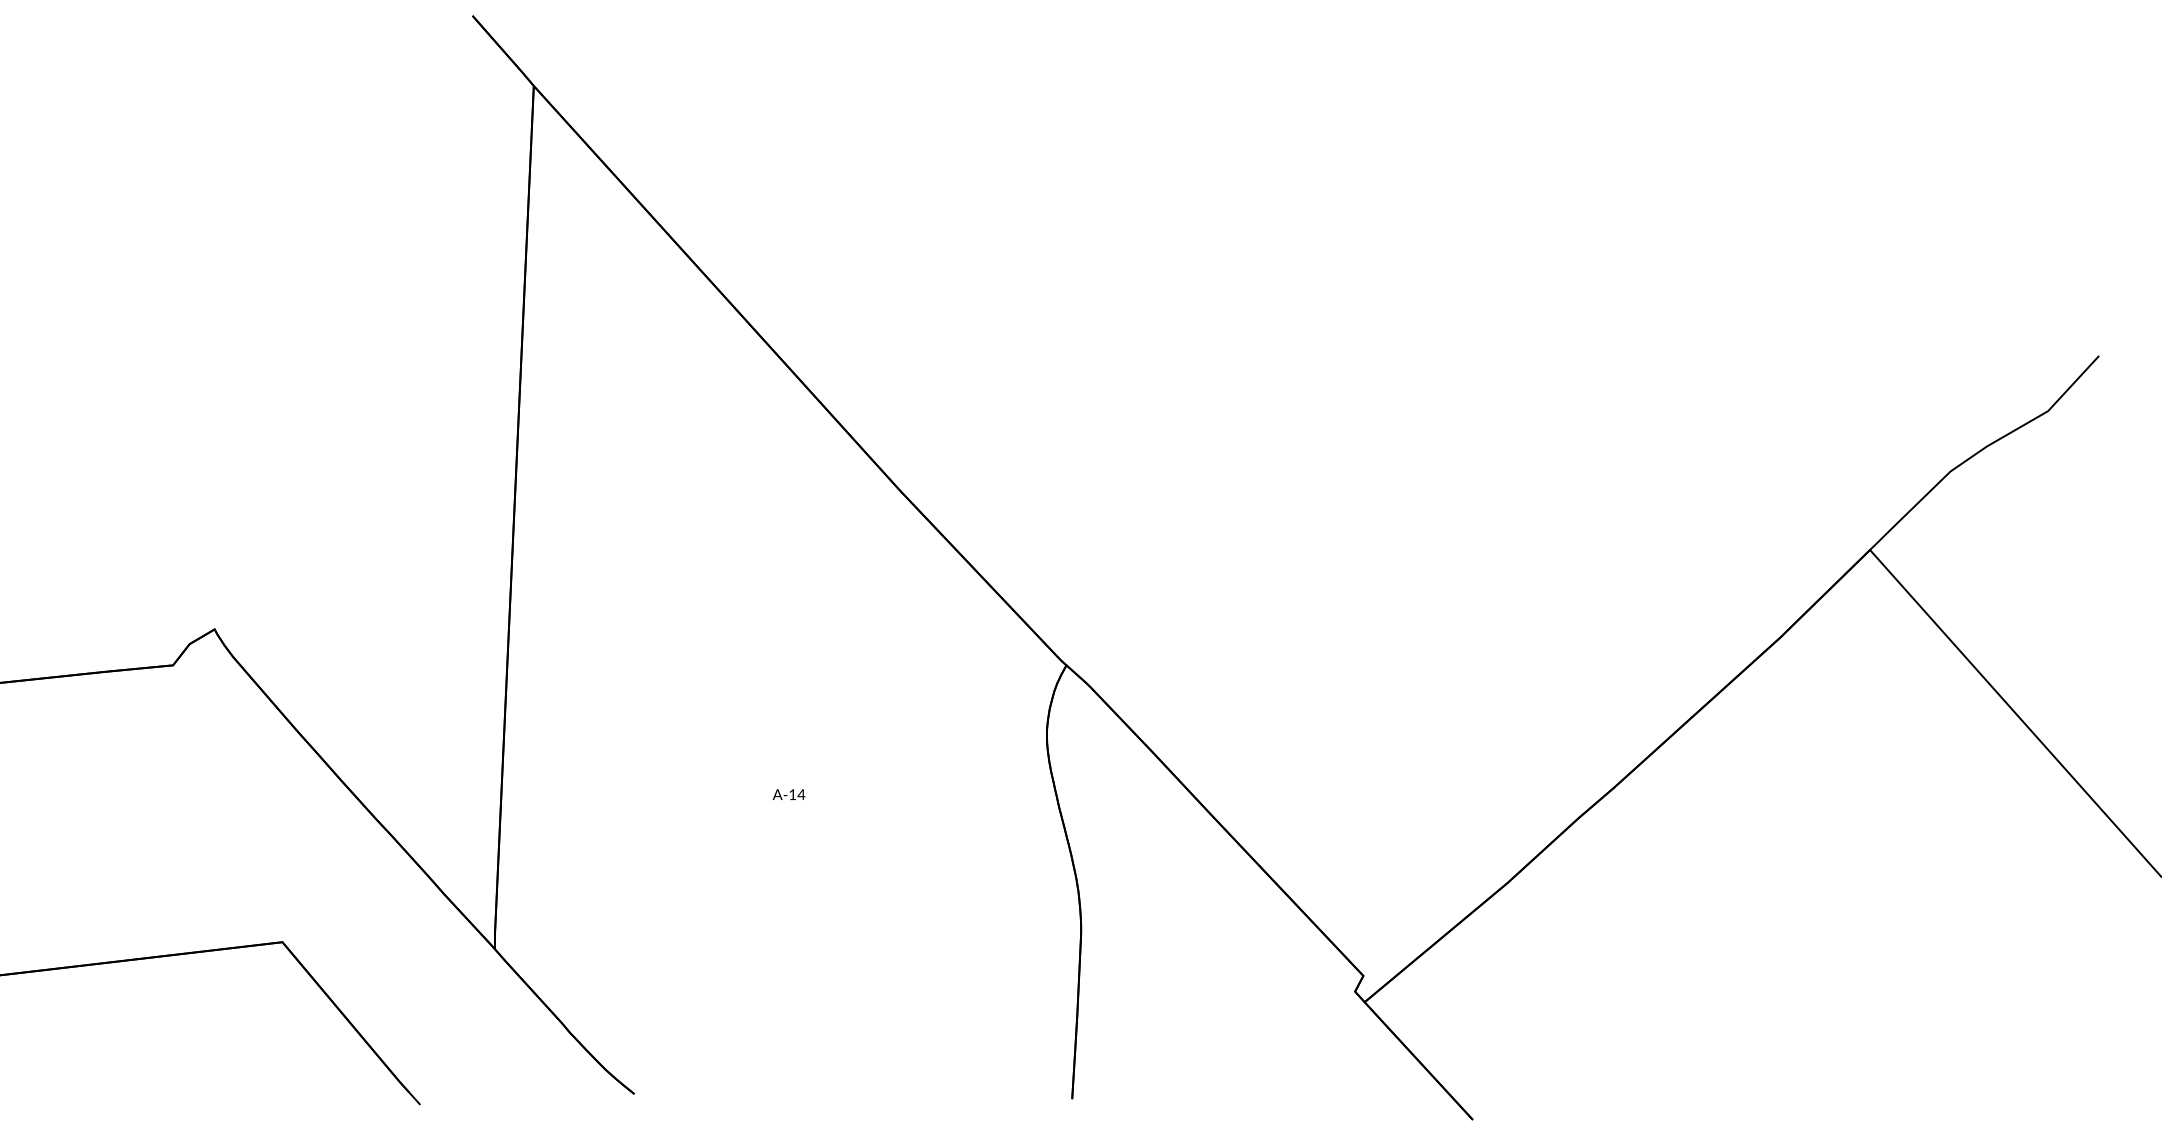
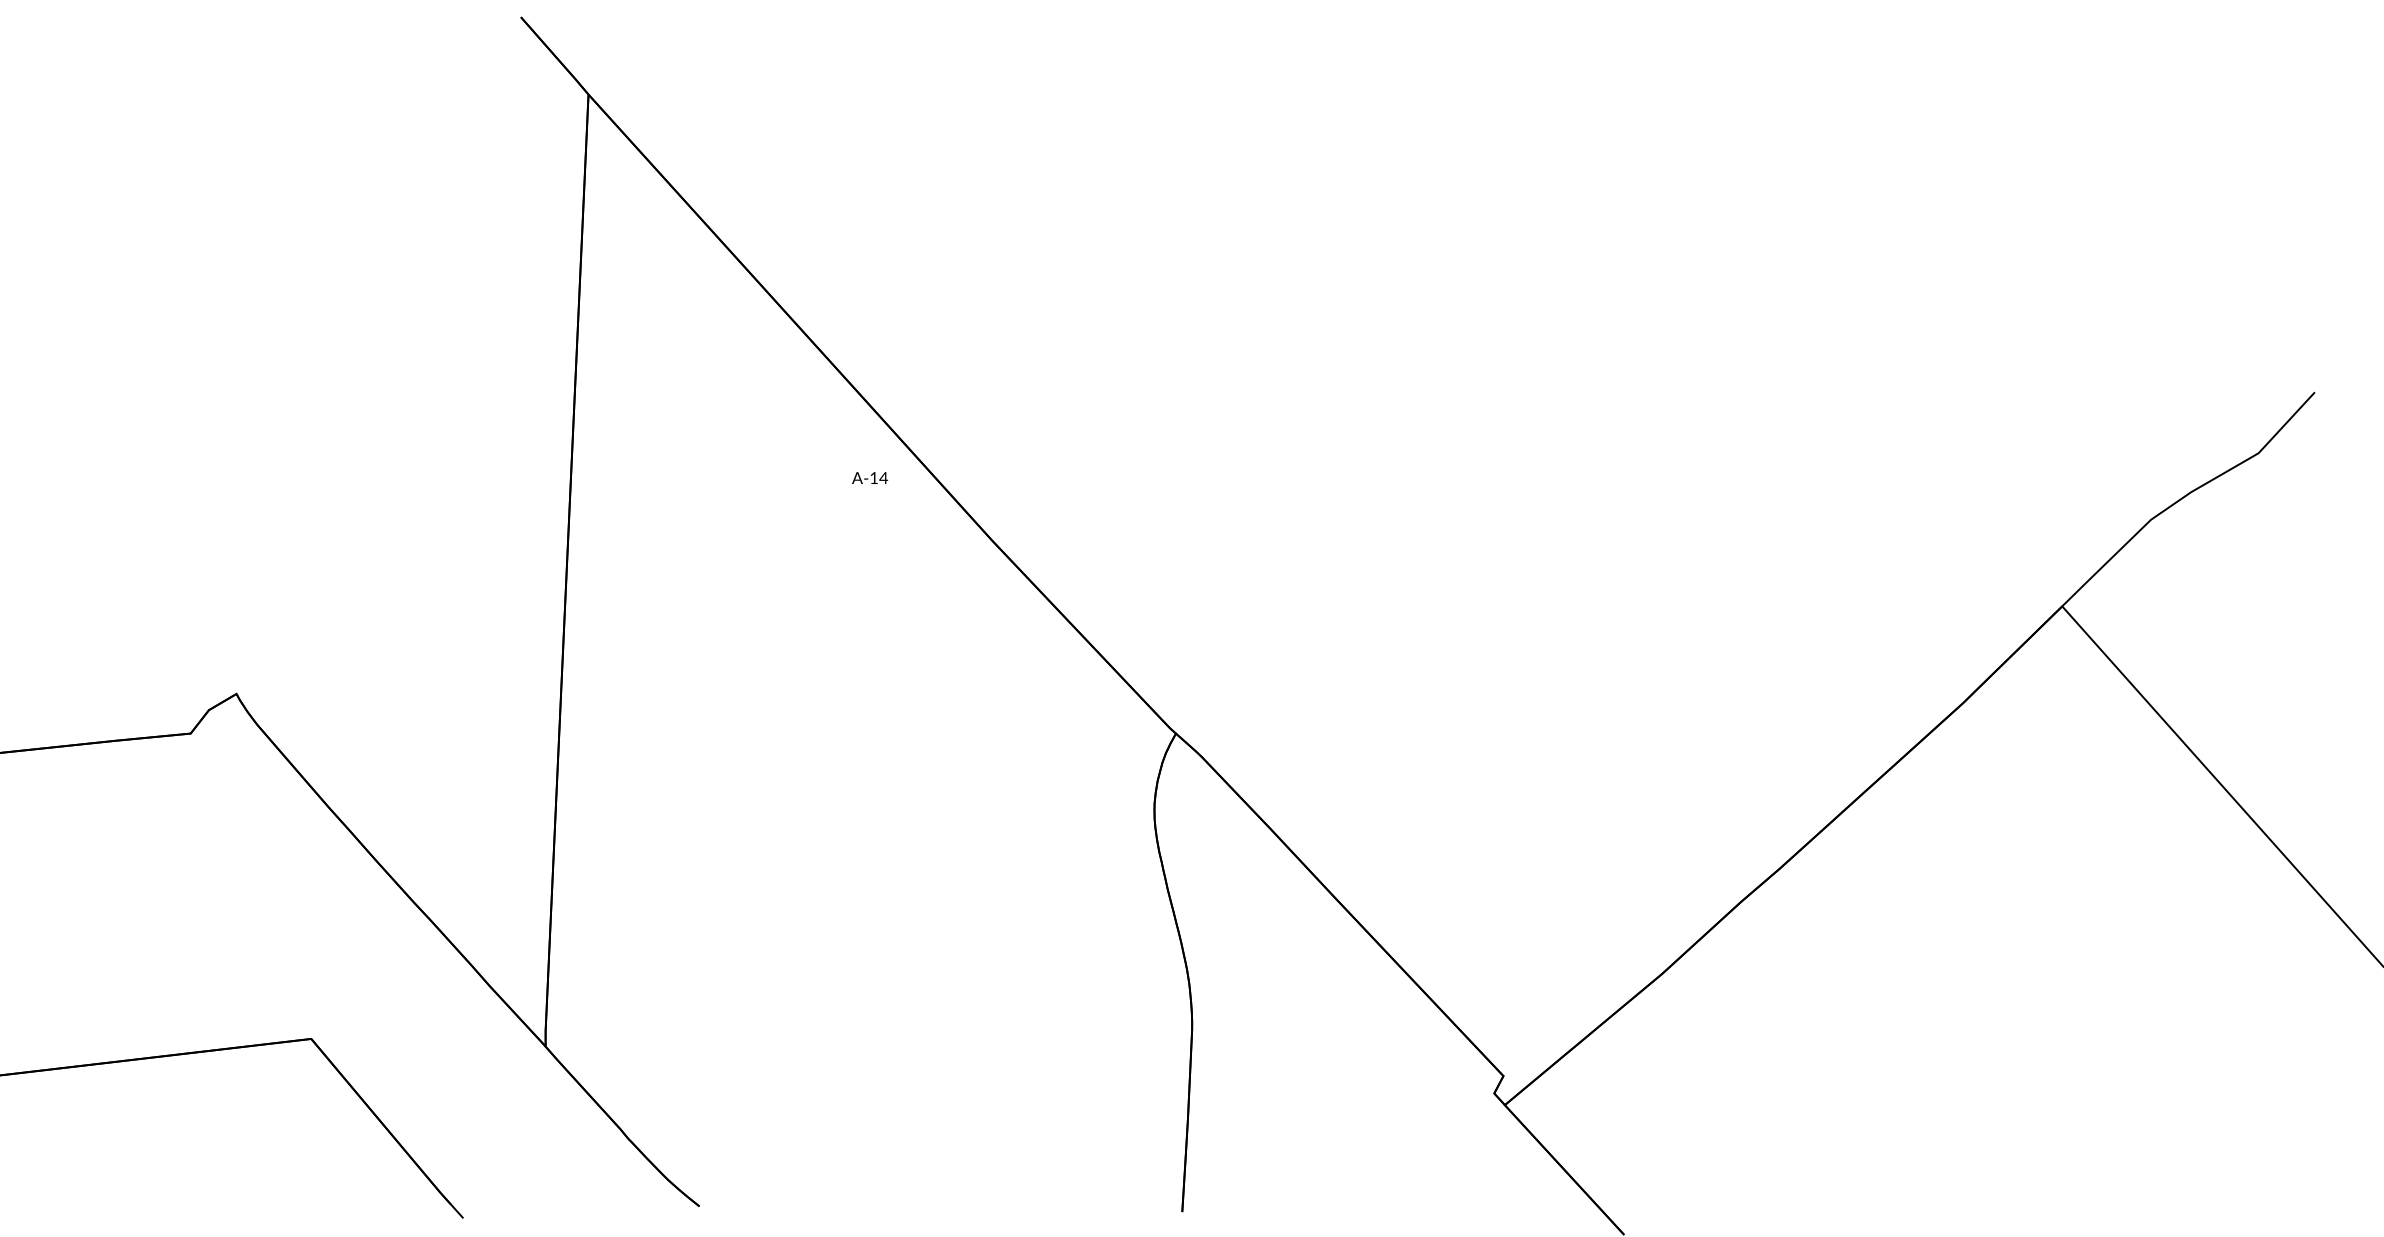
text: (788, 794) -> (869, 477), moved

